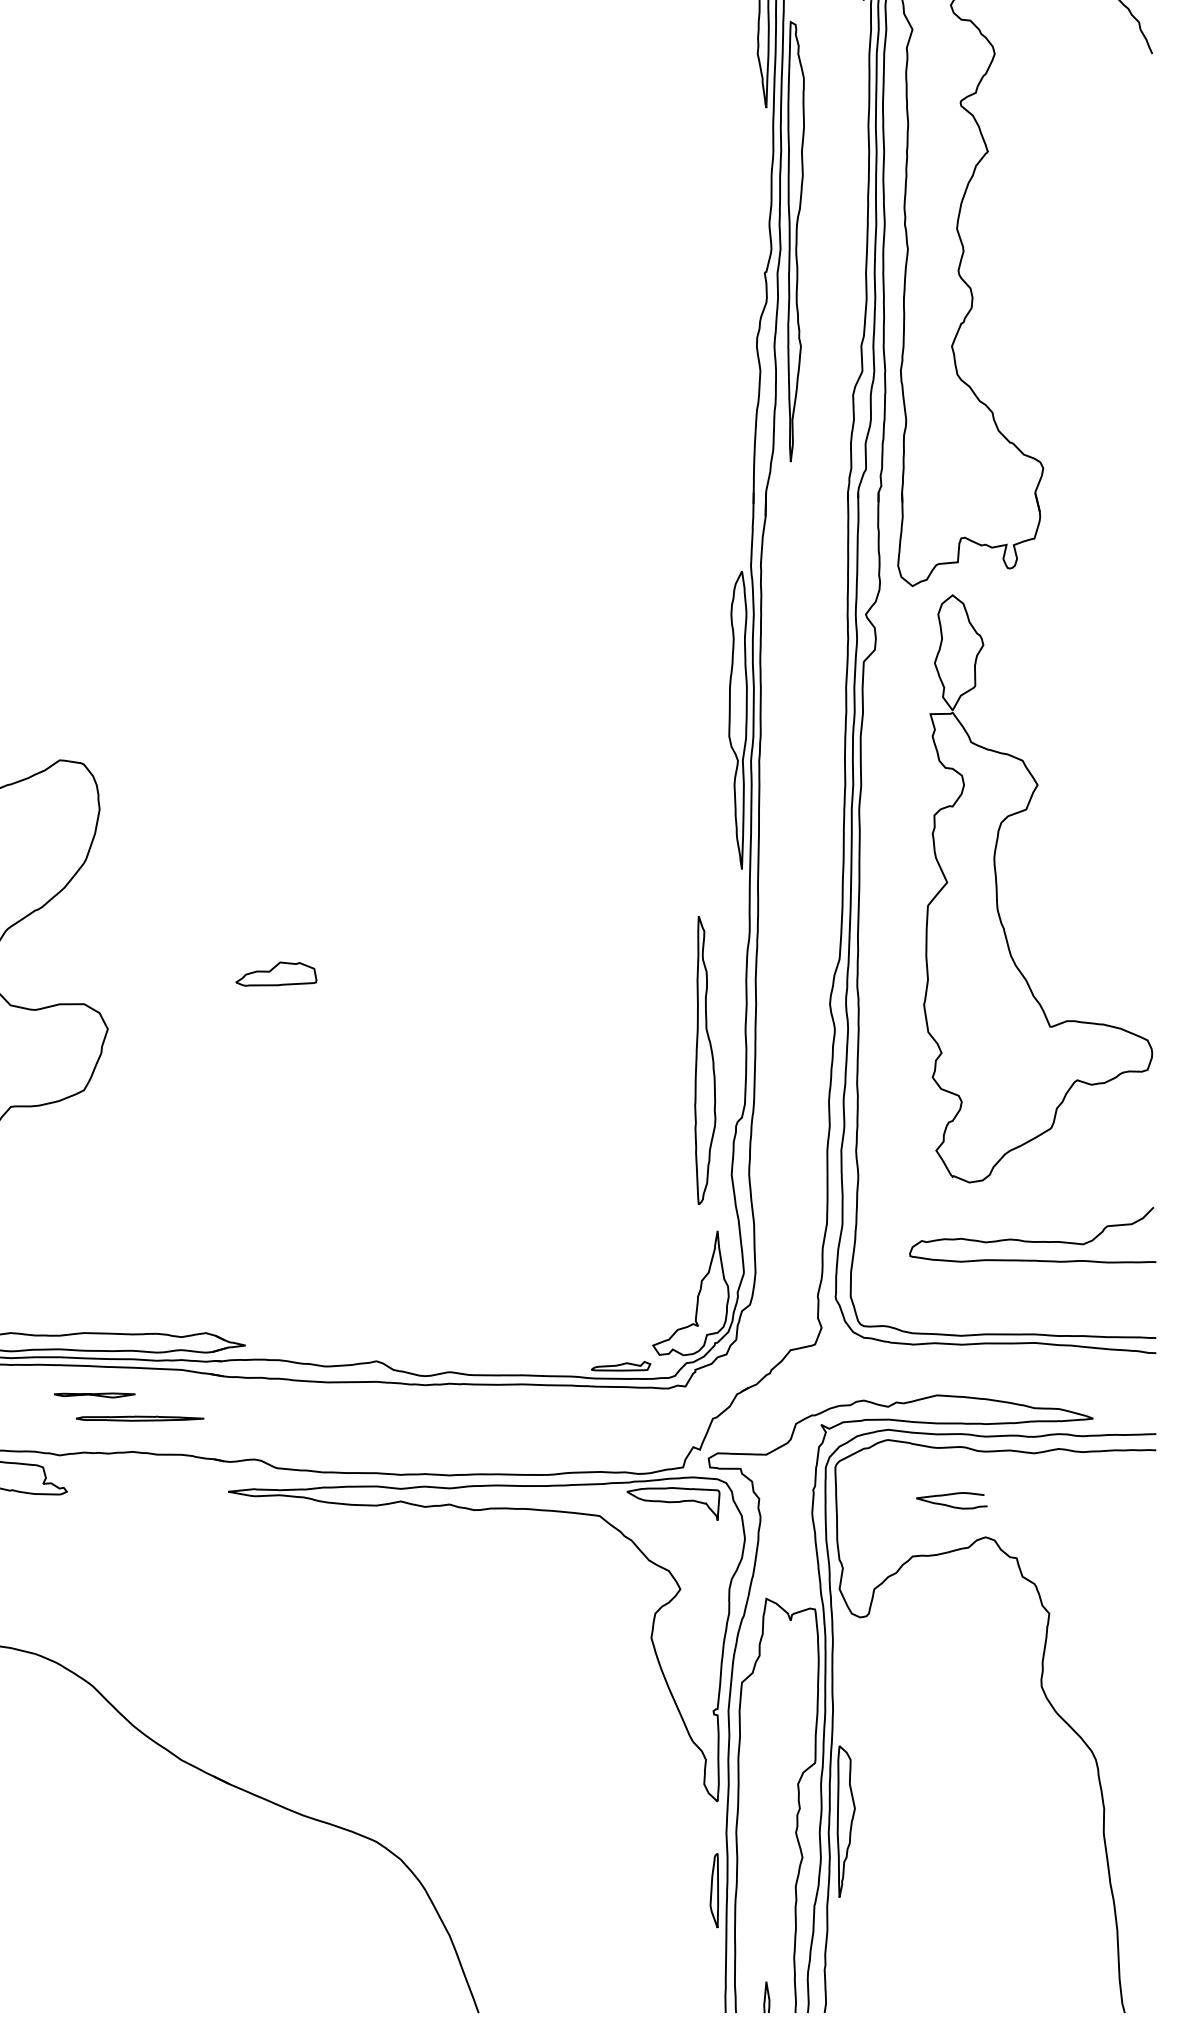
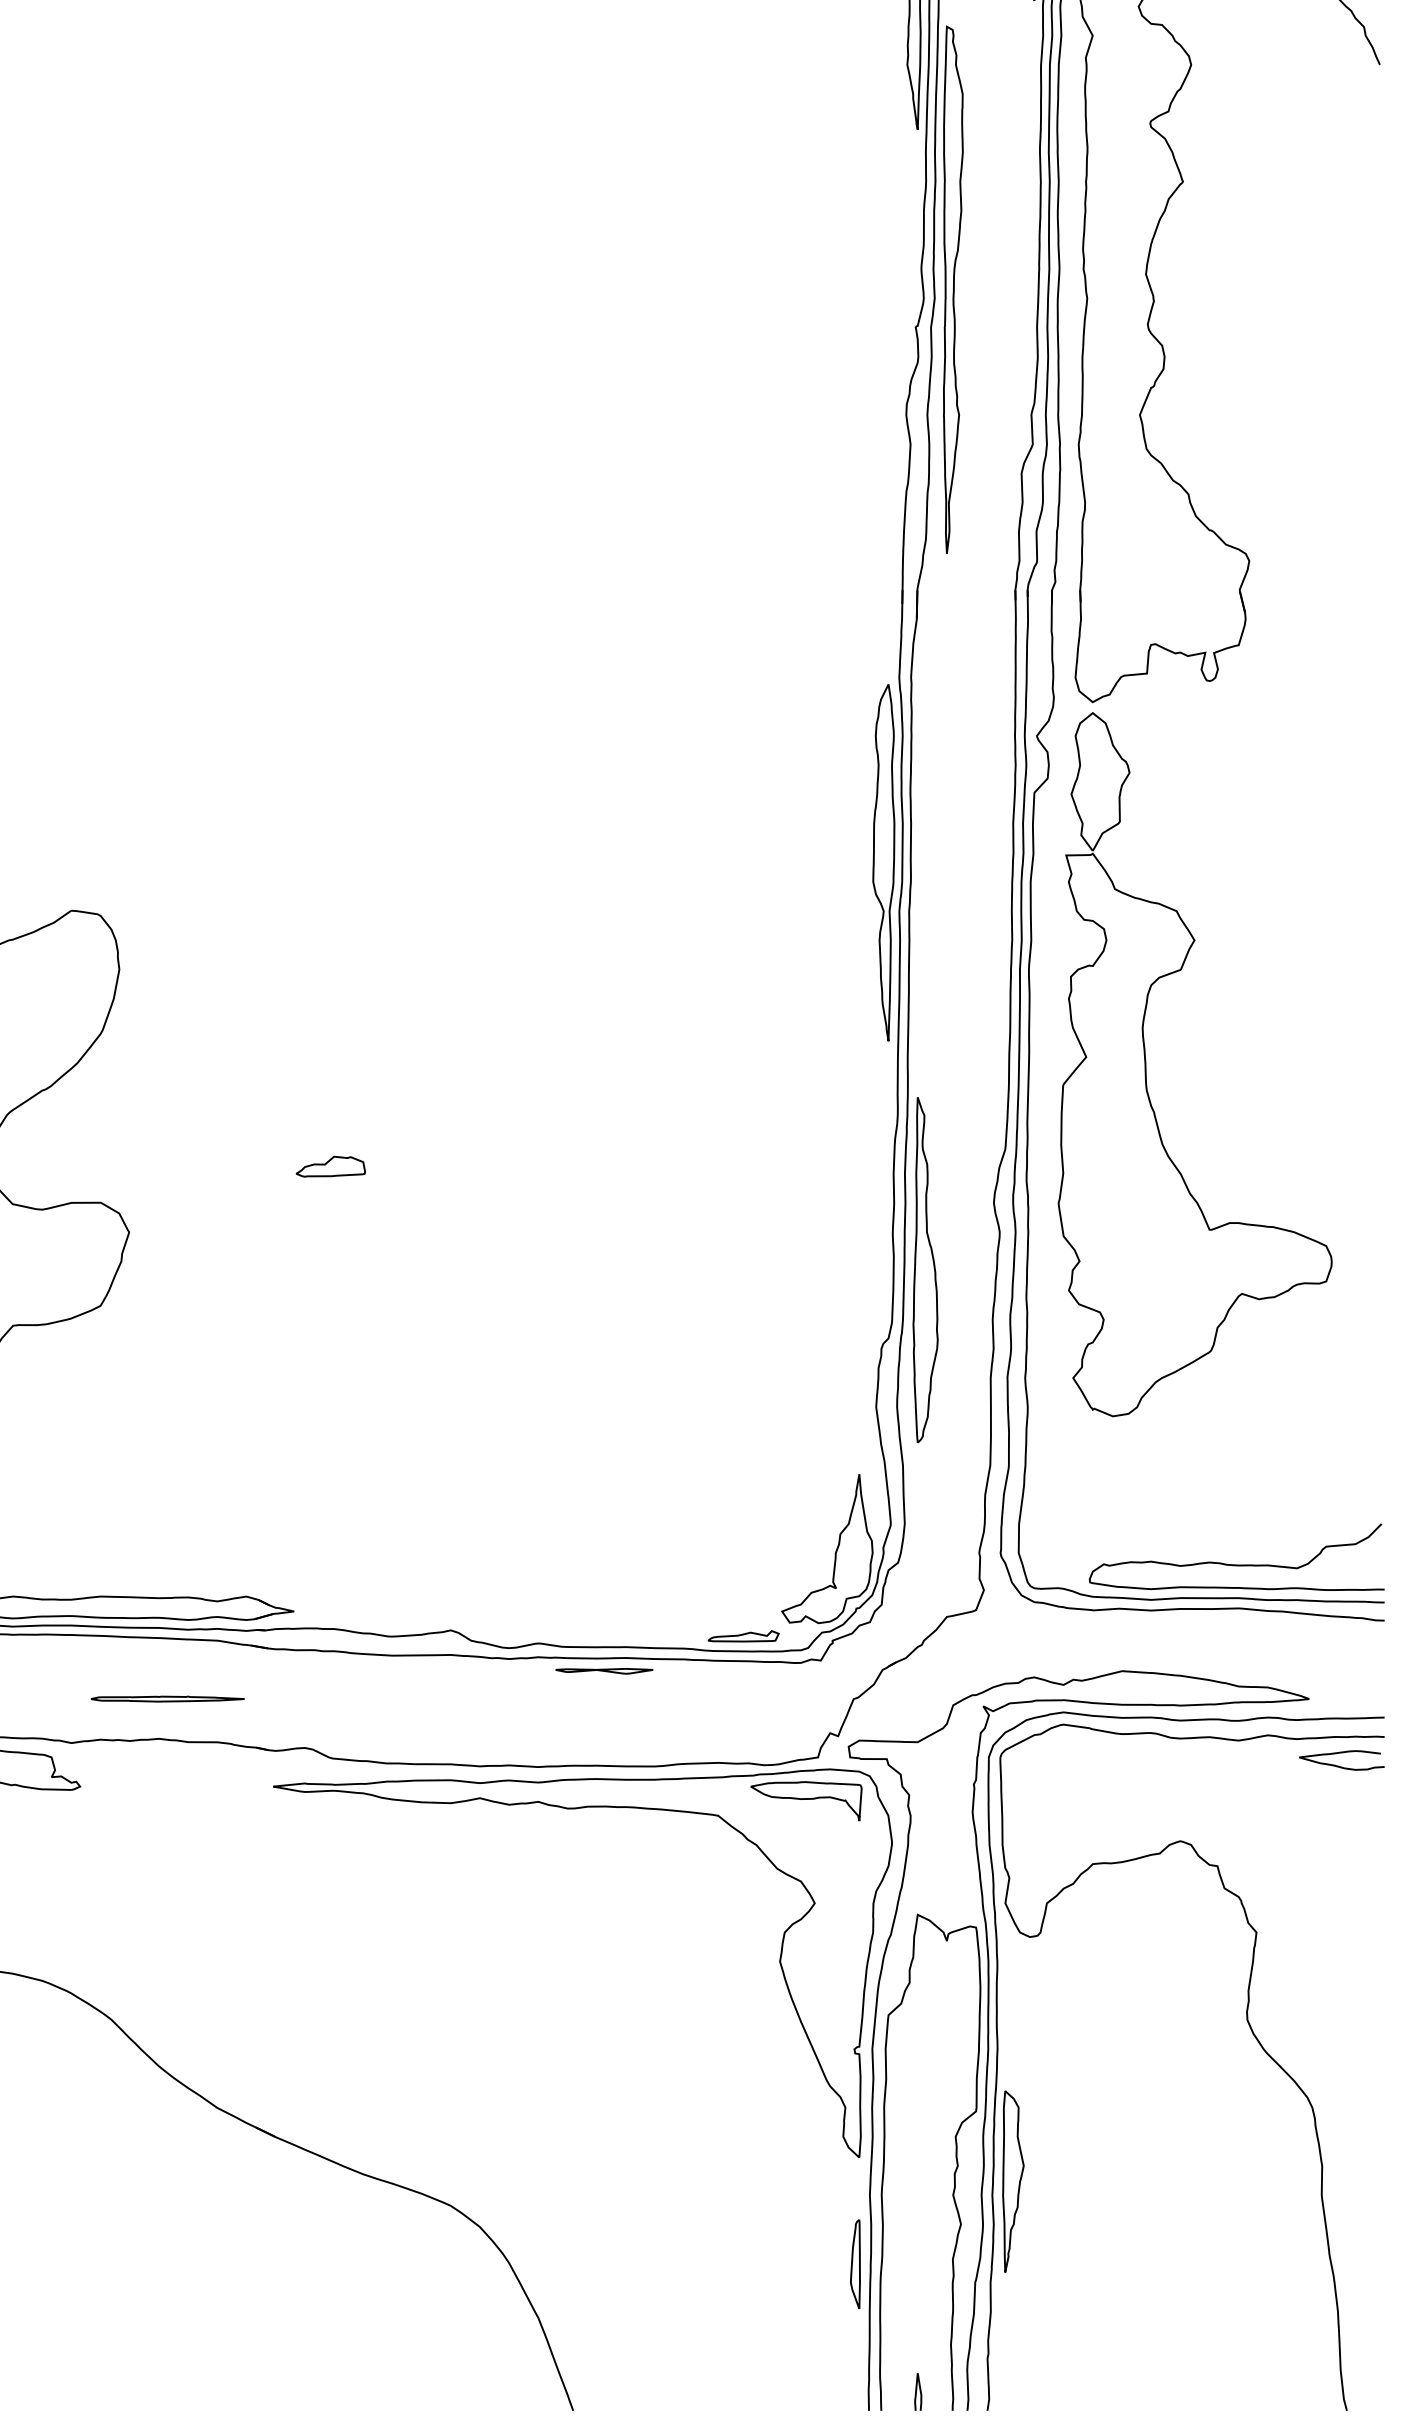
part: (997, 888) -> (1146, 1064), moved
part: (275, 973) -> (330, 1166), size x0.71
part: (705, 1060) -> (925, 1270), moved
curve: (1032, 1241) -> (1236, 1564), moved
part: (94, 1395) -> (604, 1671), moved
curve: (949, 1505) -> (1338, 1765), moved

